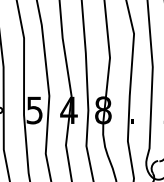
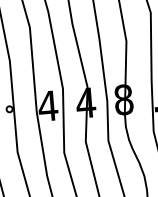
text: (34, 110) -> (47, 106), 5 -> 4

